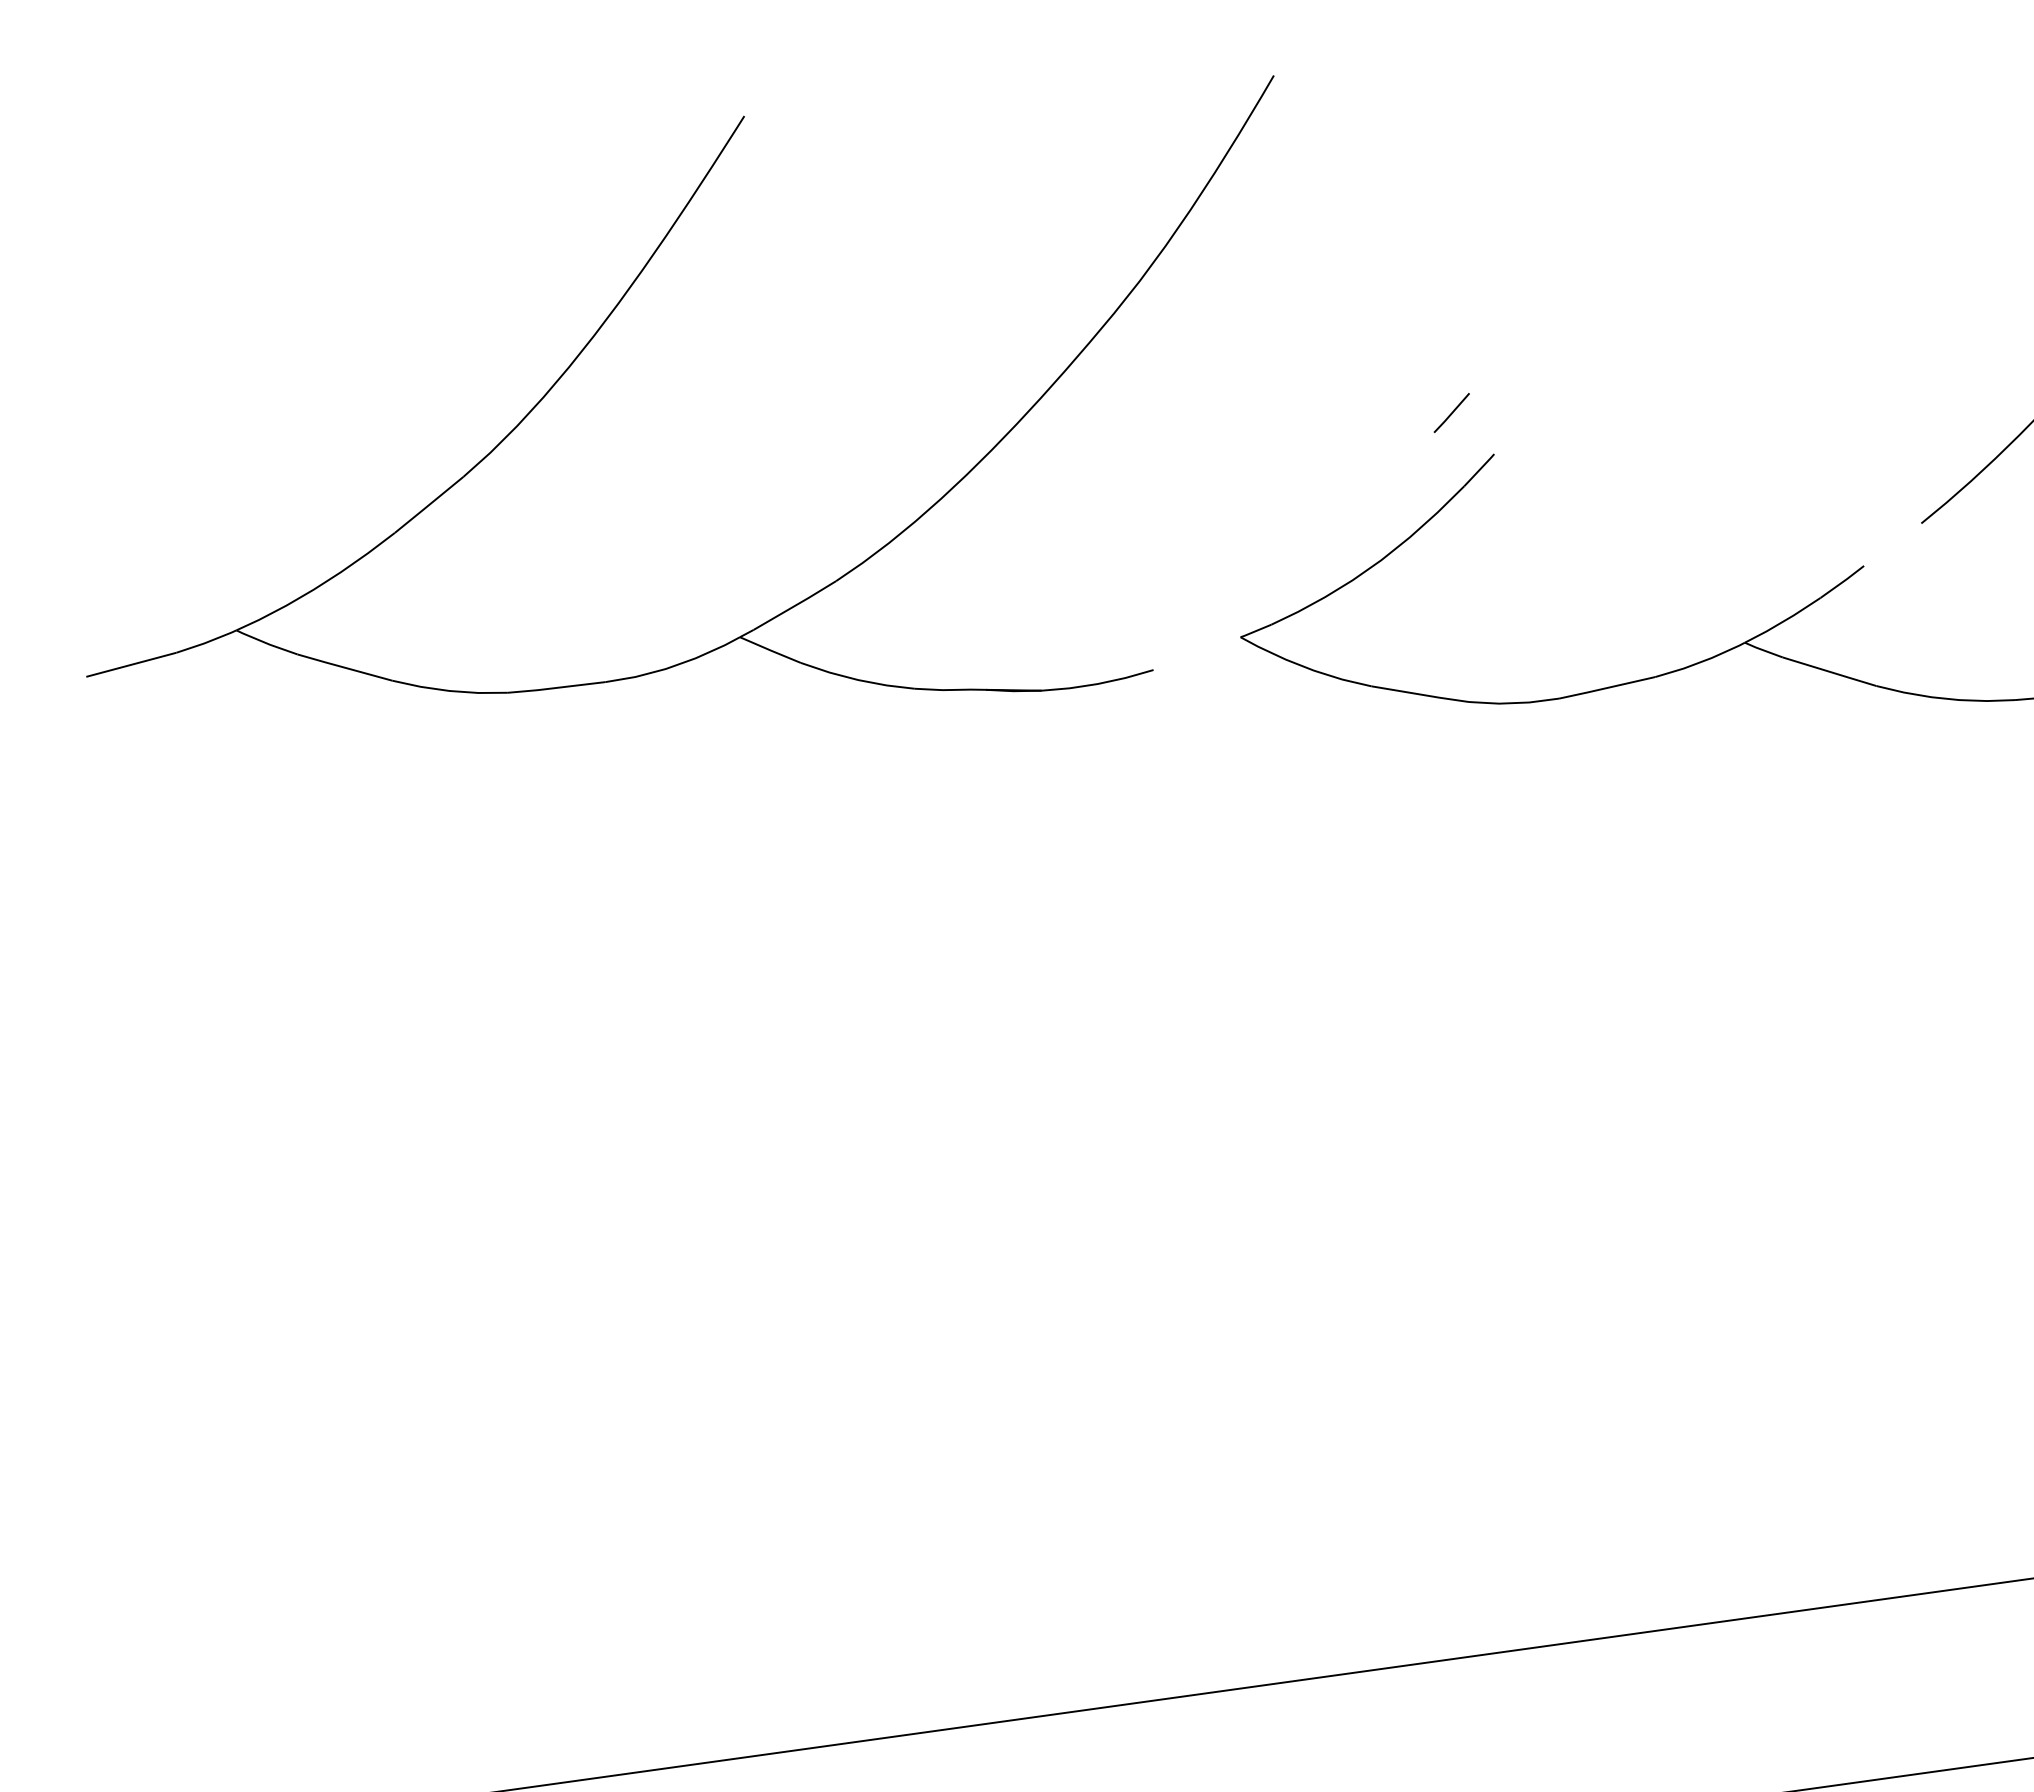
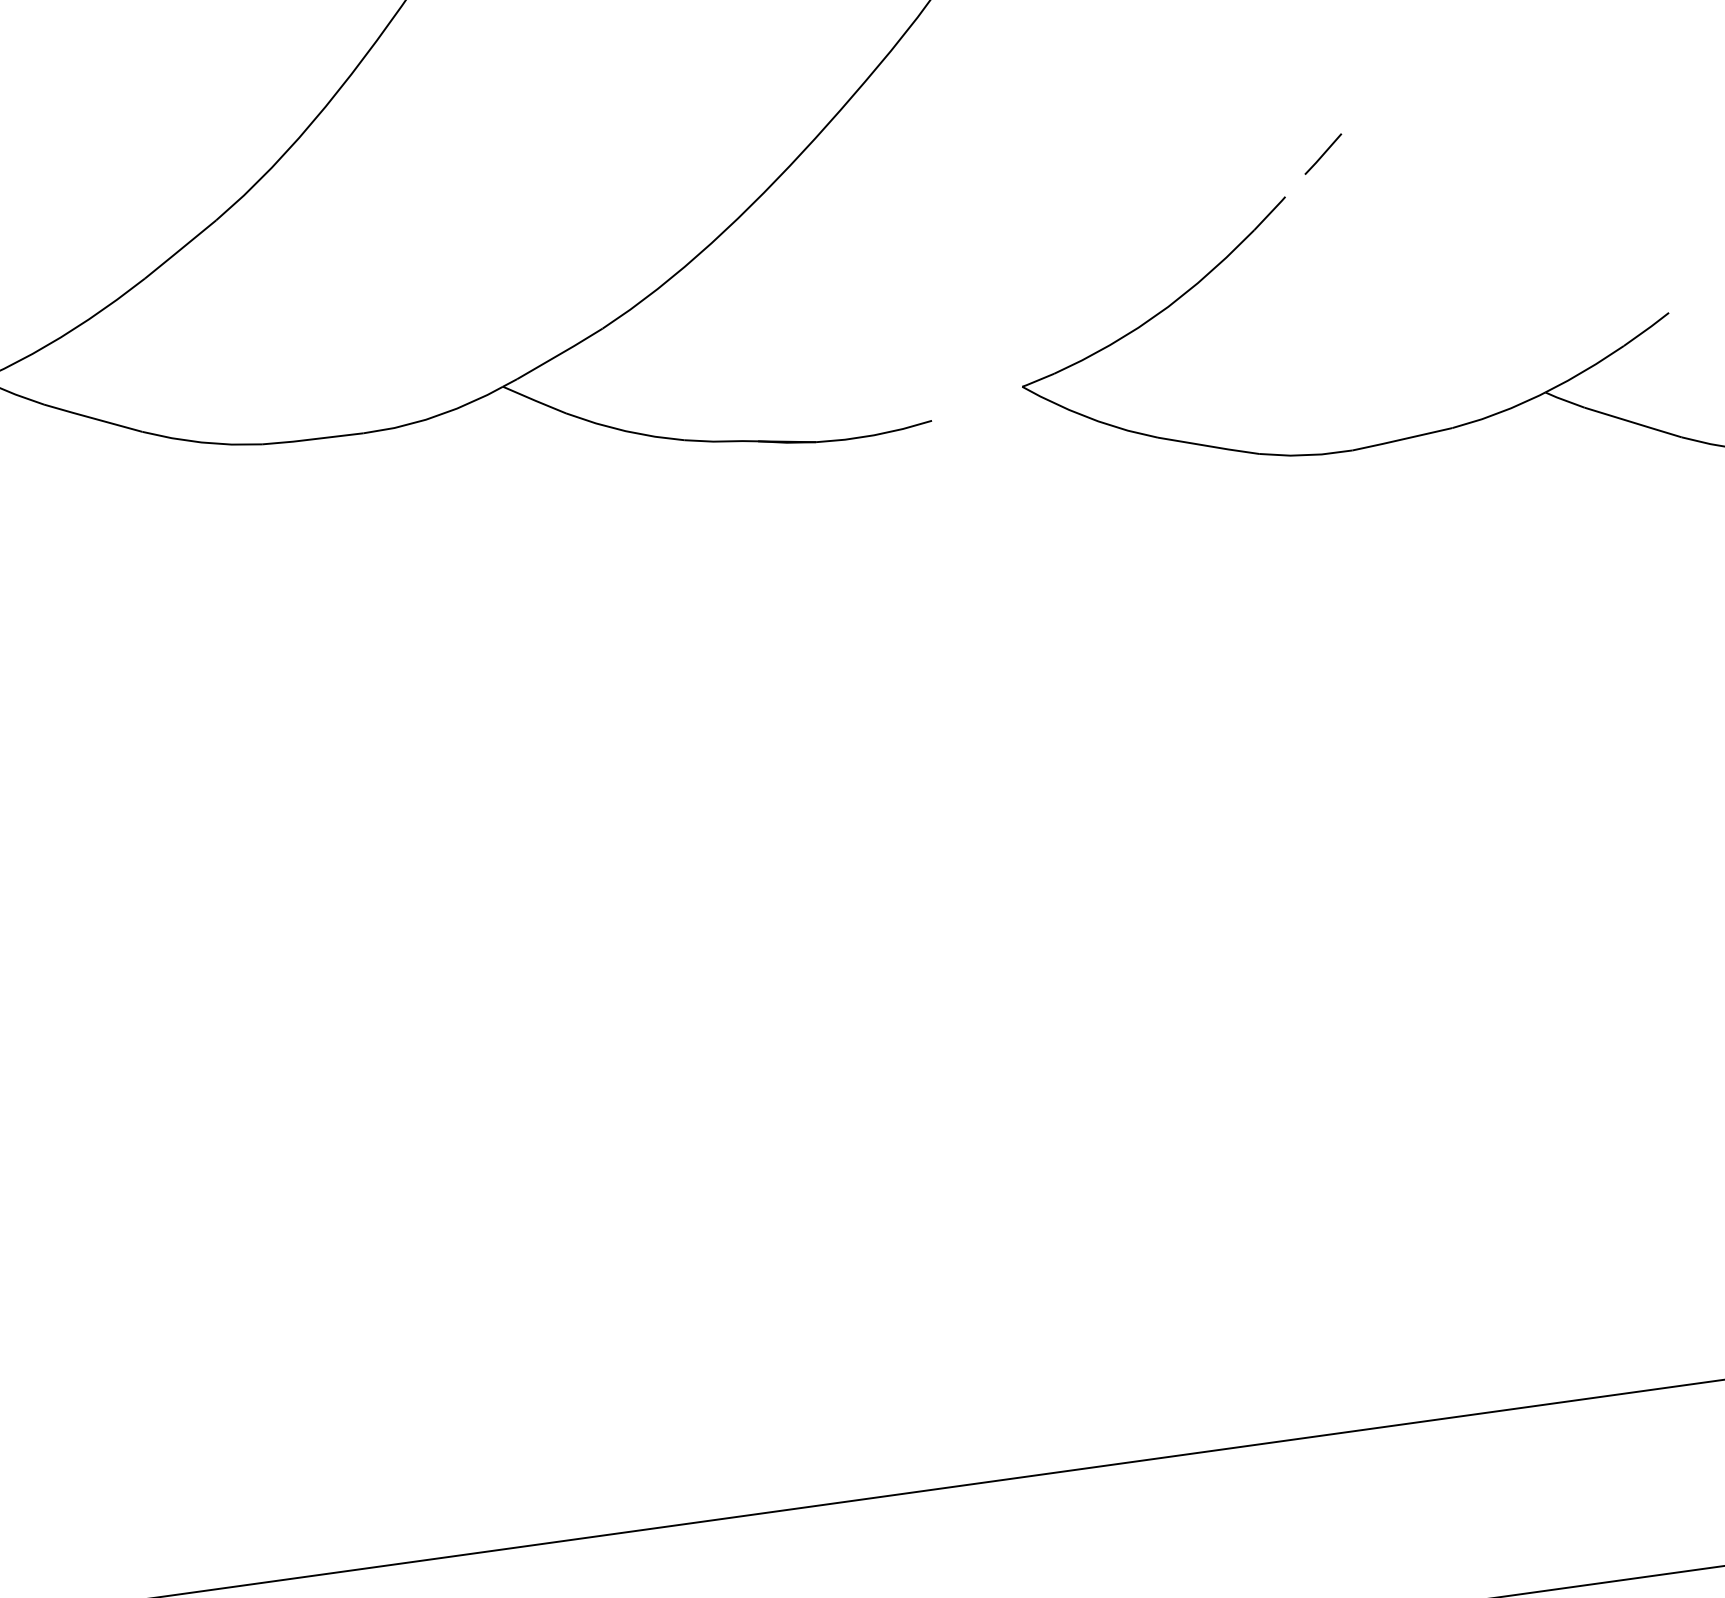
line: (1451, 412) -> (1322, 153), moved

